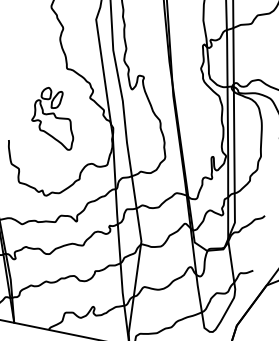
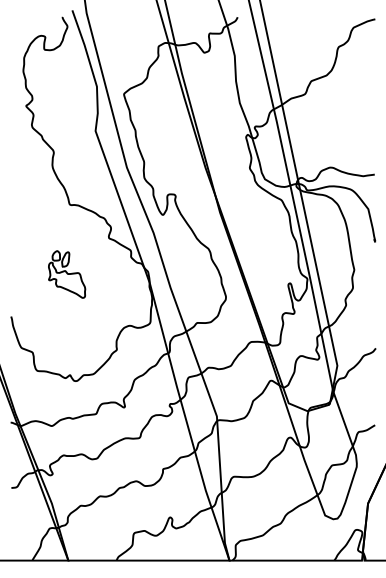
part: (54, 118) -> (66, 274), size x0.6

